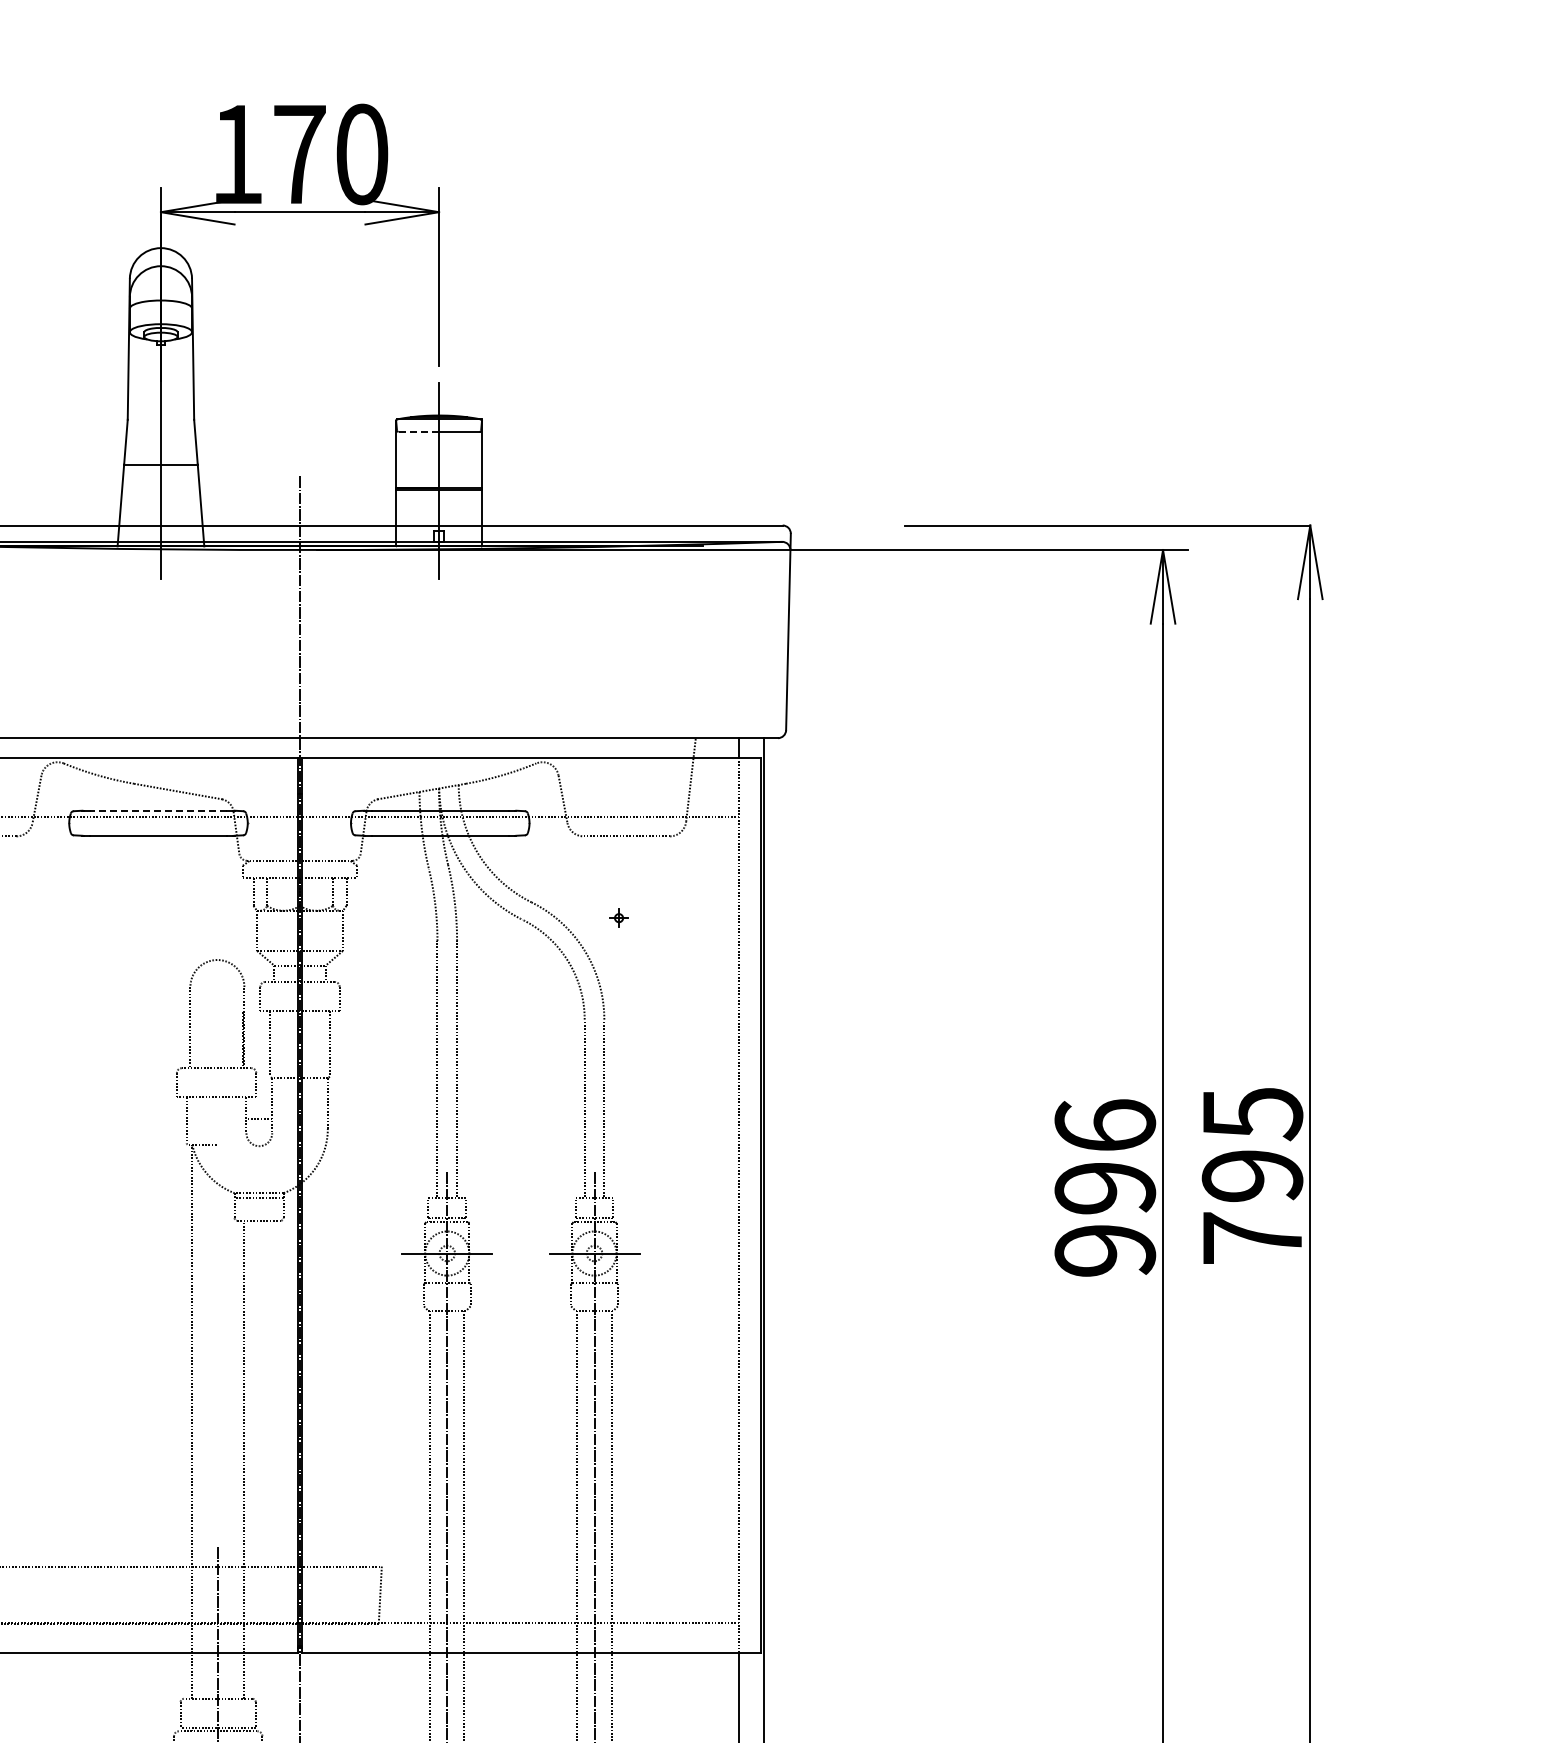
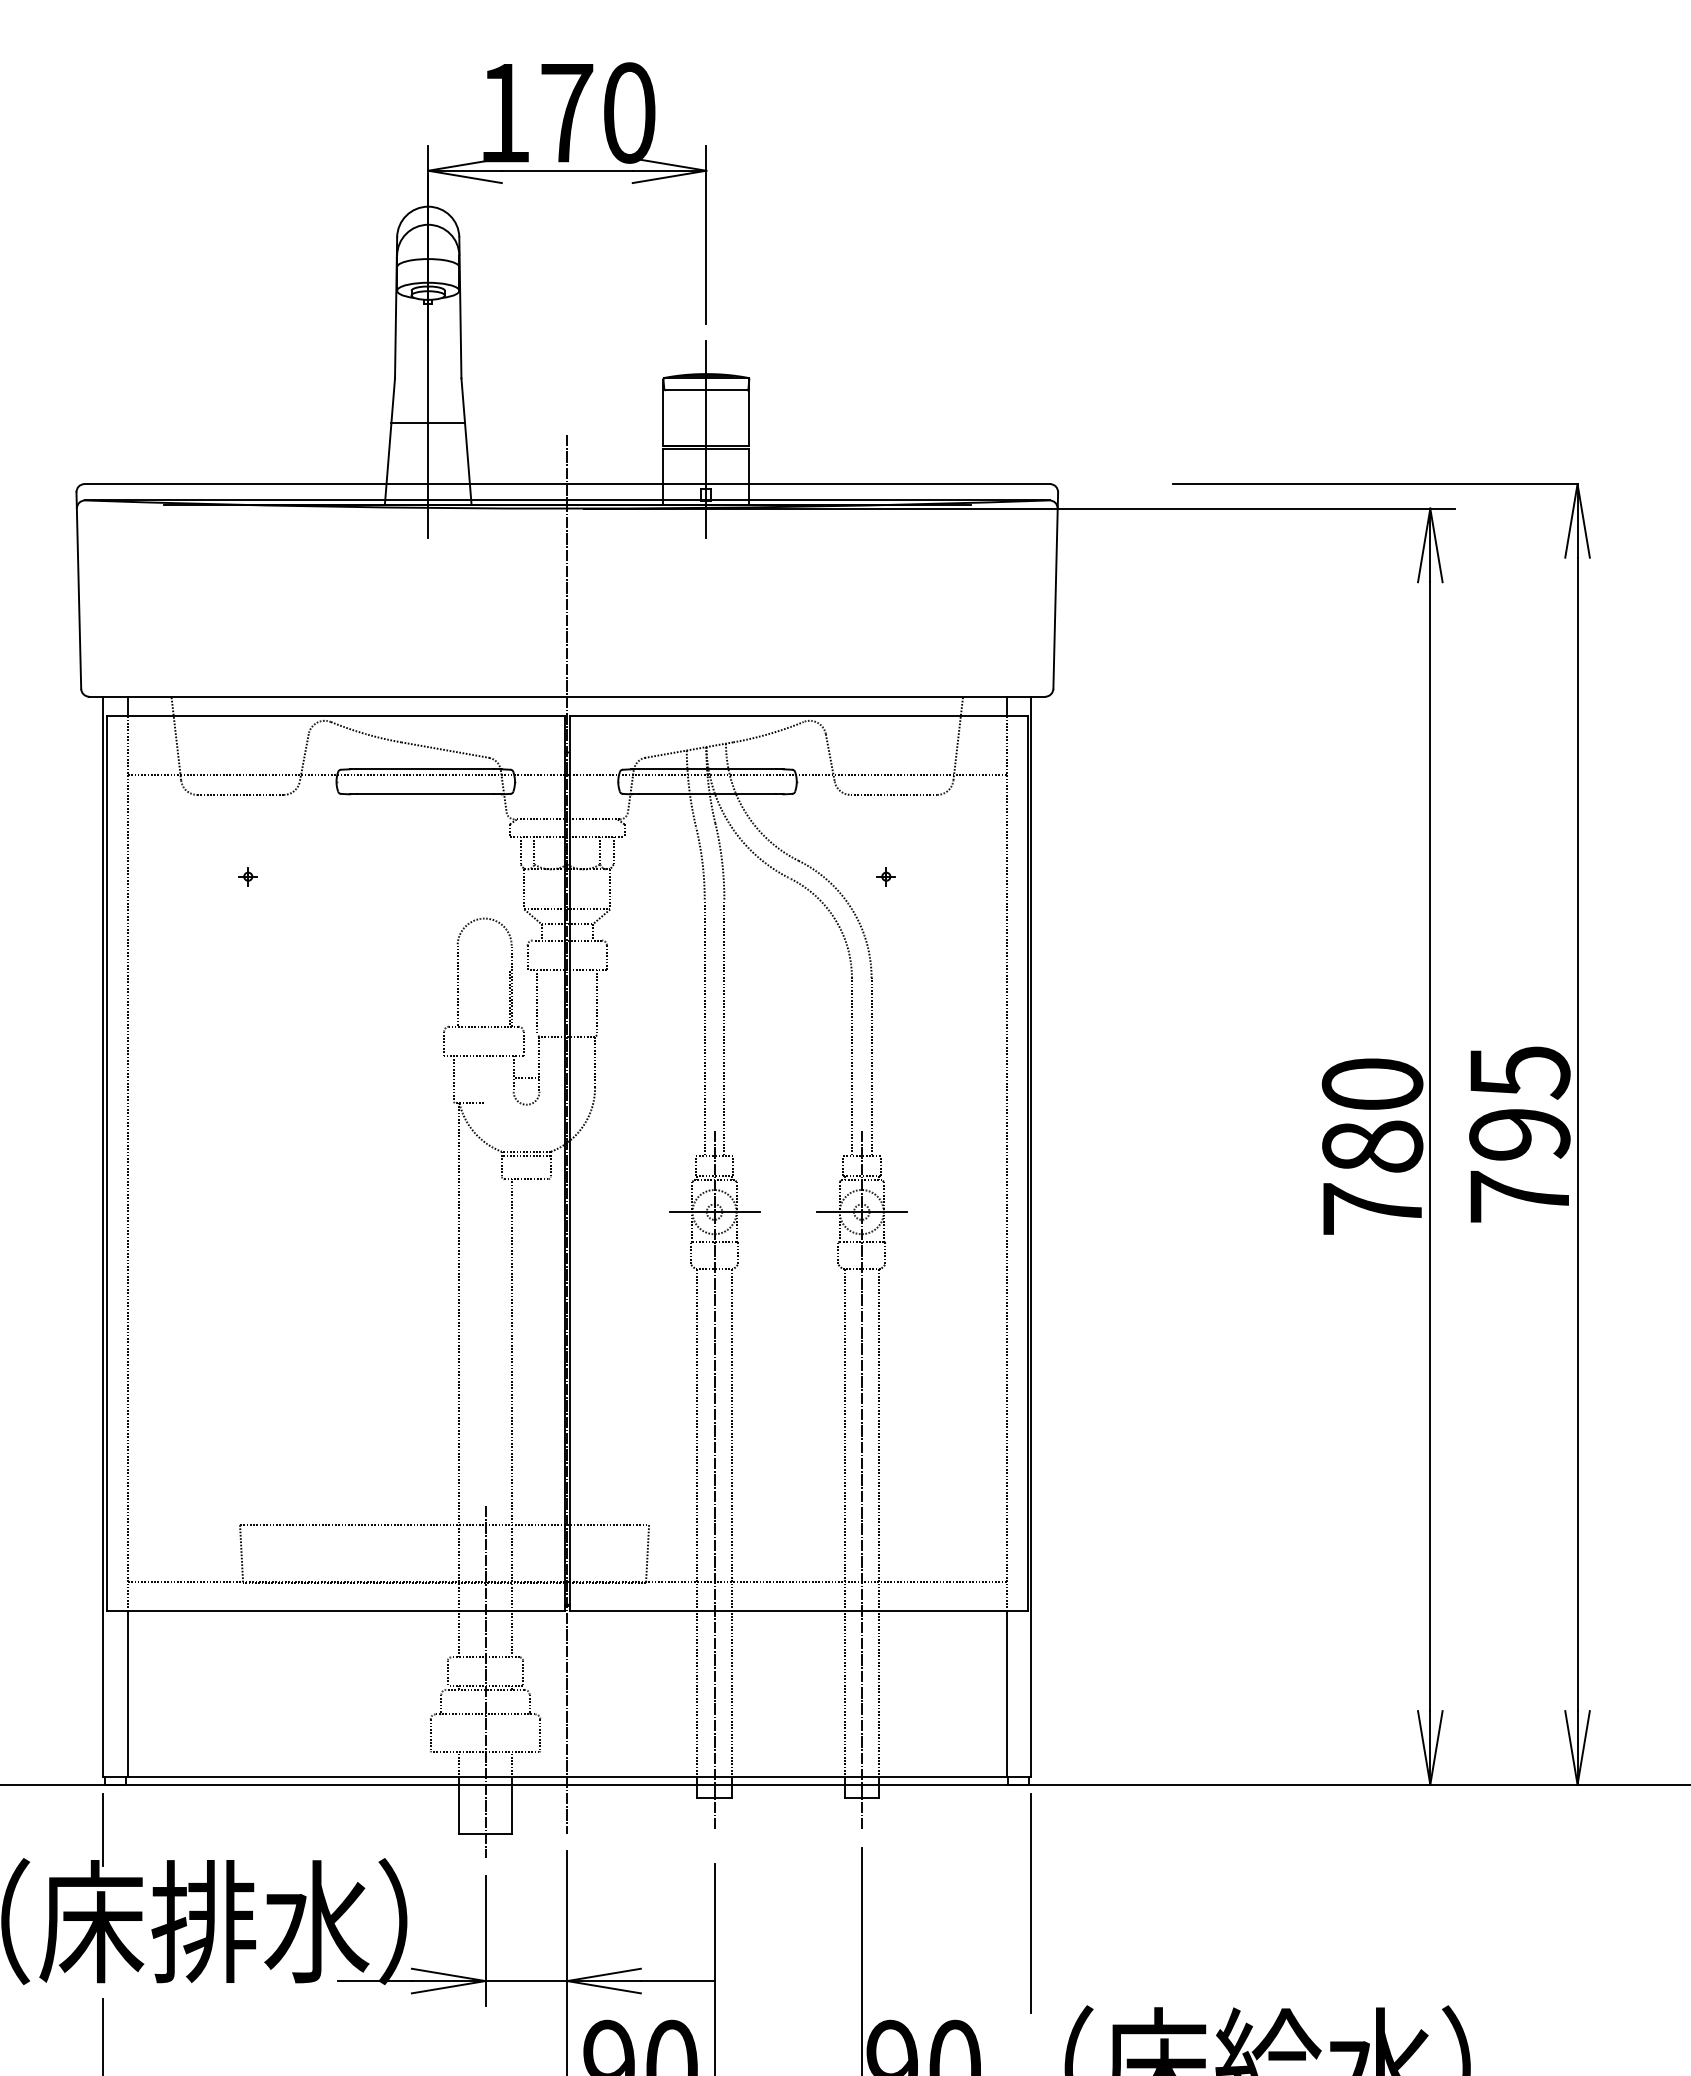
line: (418, 431) -> (685, 390), dashed -> solid
line: (158, 810) -> (425, 769), dashed -> solid
text: (1105, 1187) -> (1372, 1146), 996 -> 780

